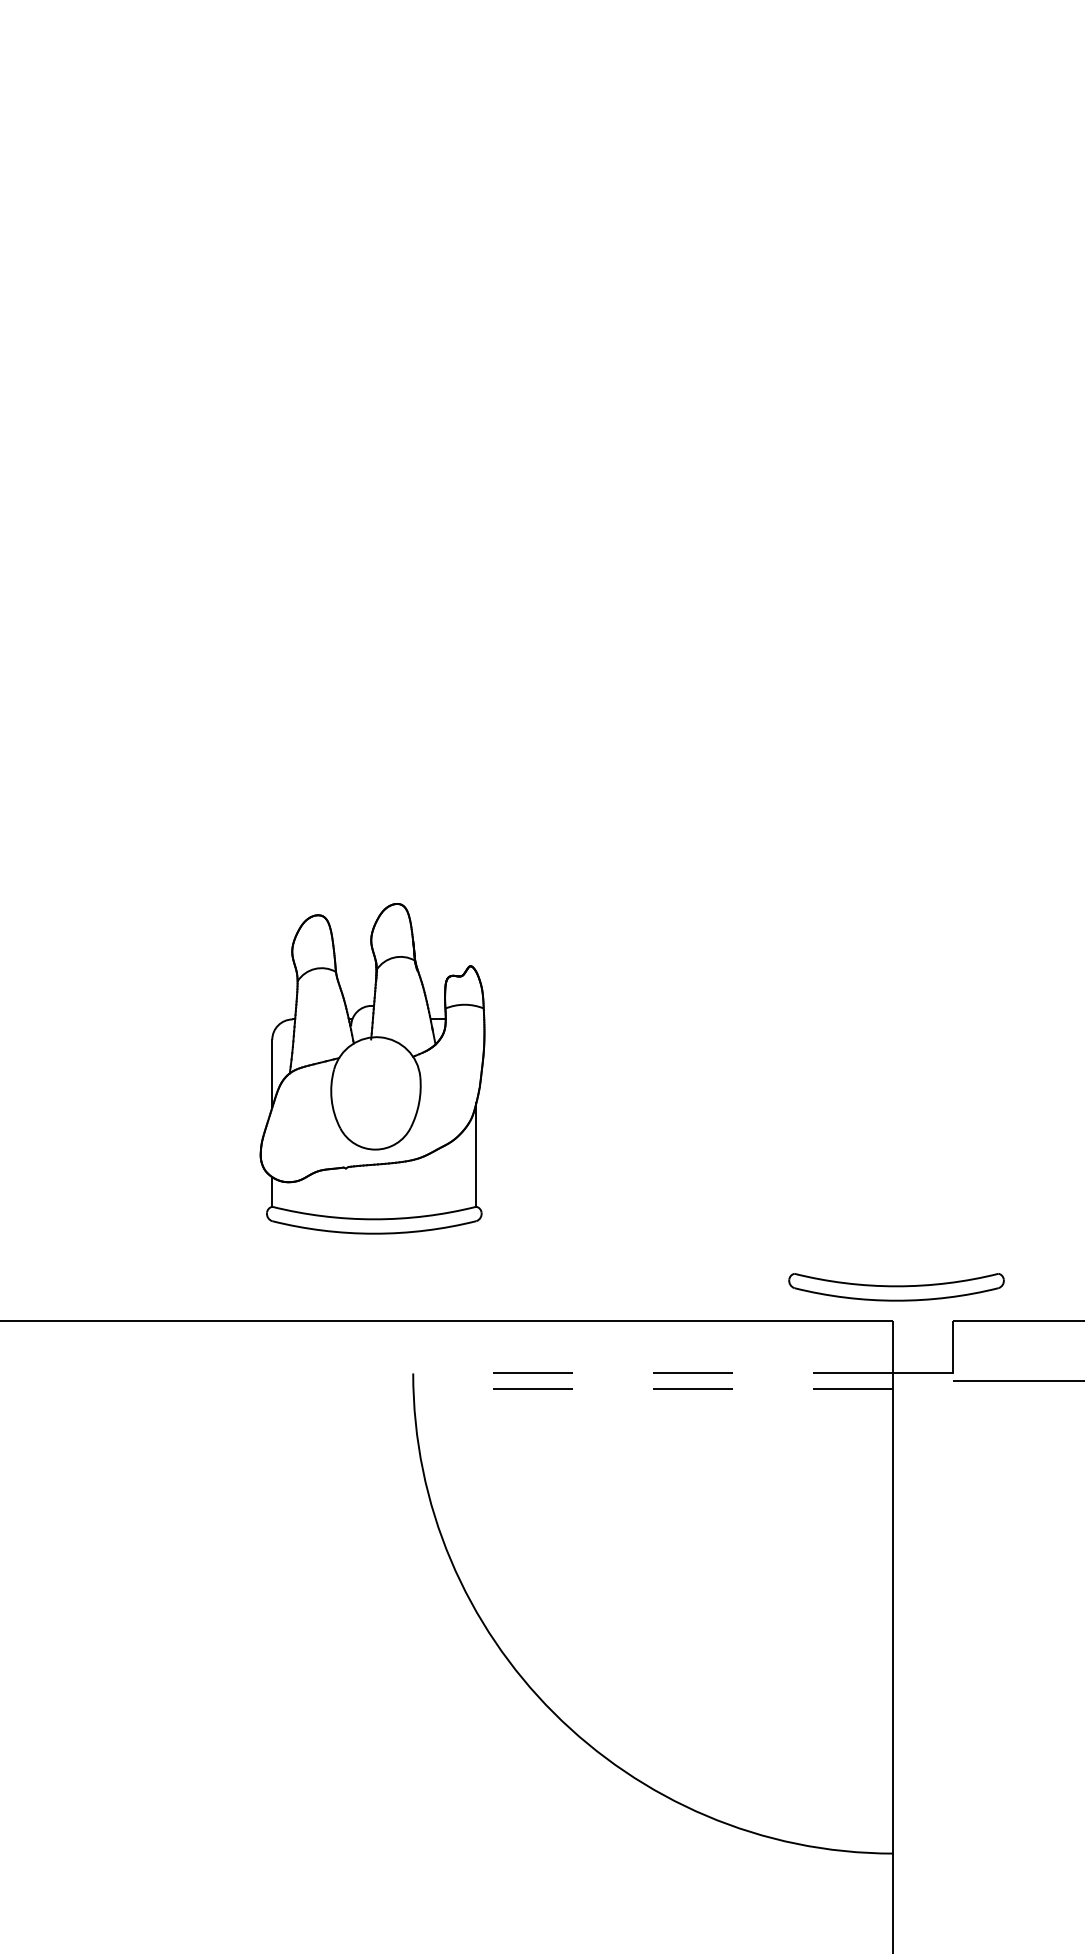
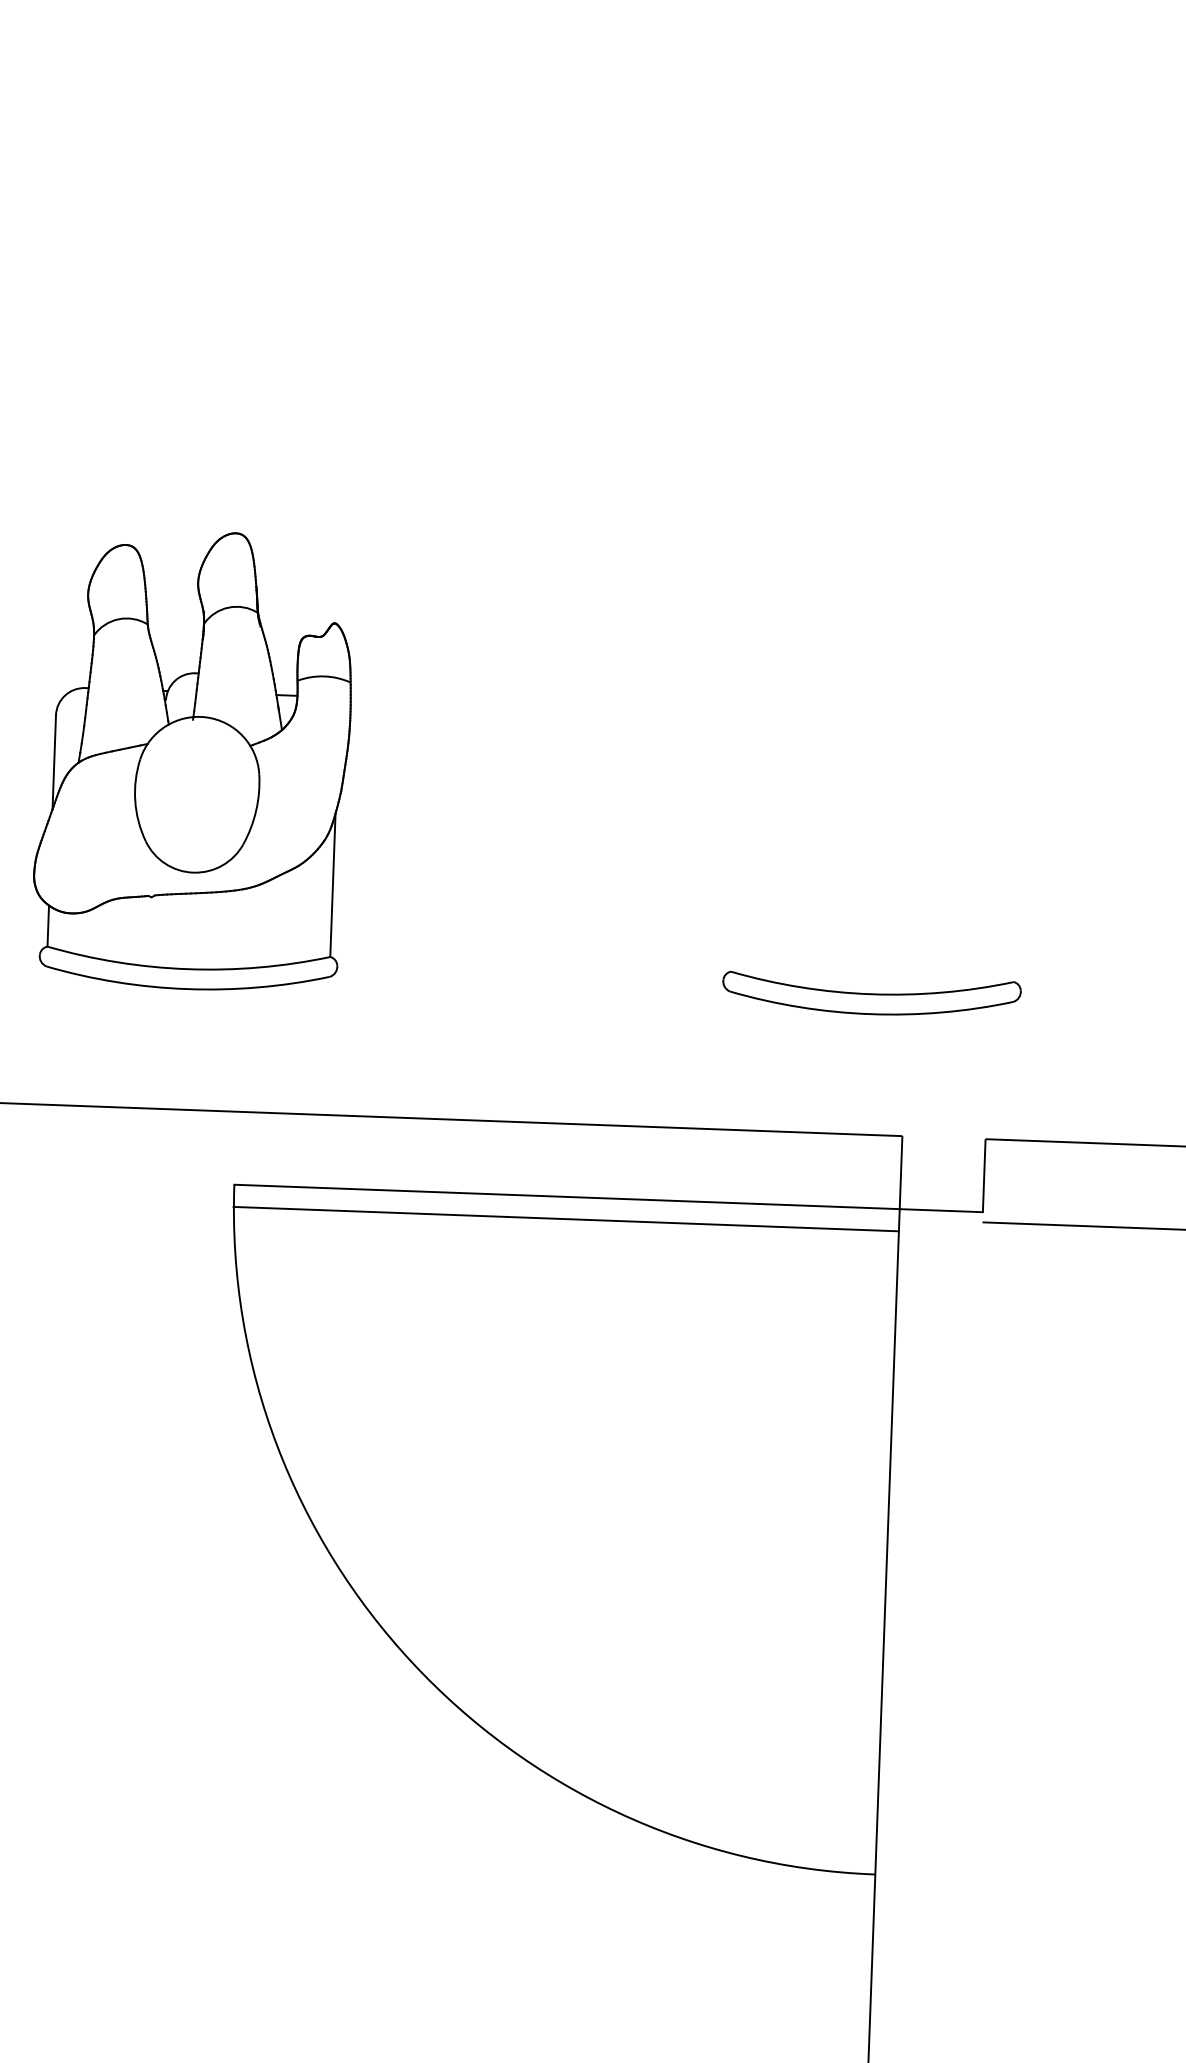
part: (896, 1287) -> (871, 995), moved
line: (652, 1373) -> (565, 1196), dashed -> solid
line: (652, 1389) -> (565, 1219), dashed -> solid

